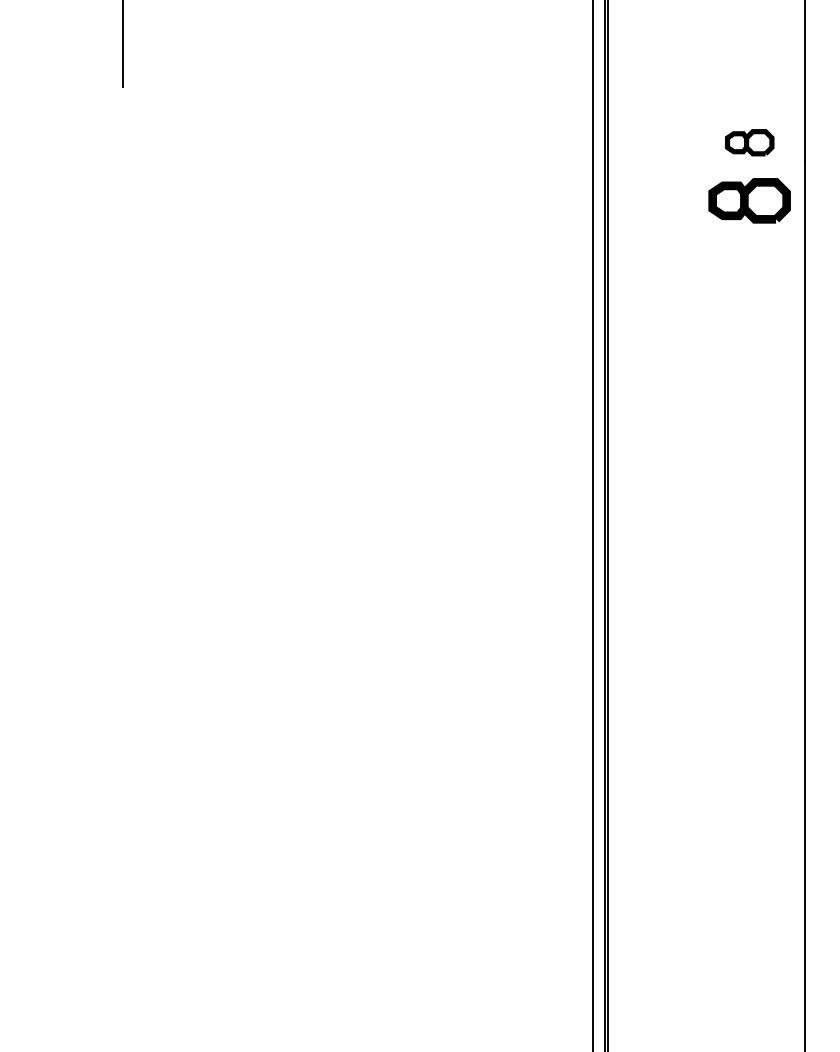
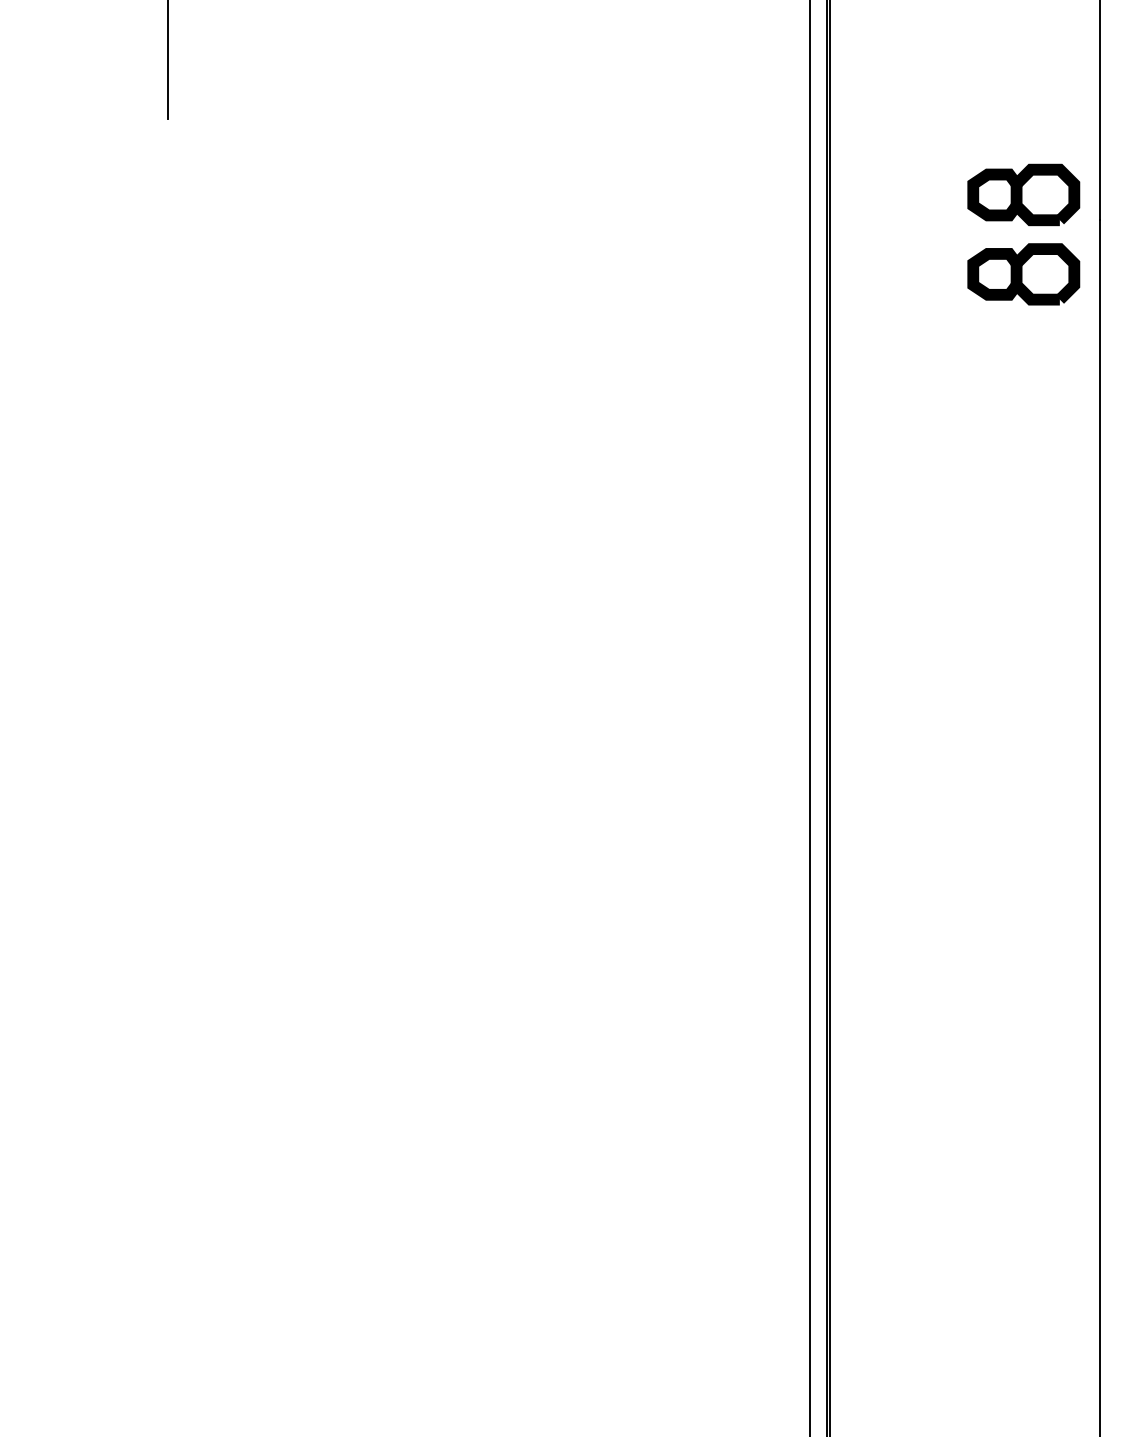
part: (749, 142) -> (1023, 194), size x1.67

